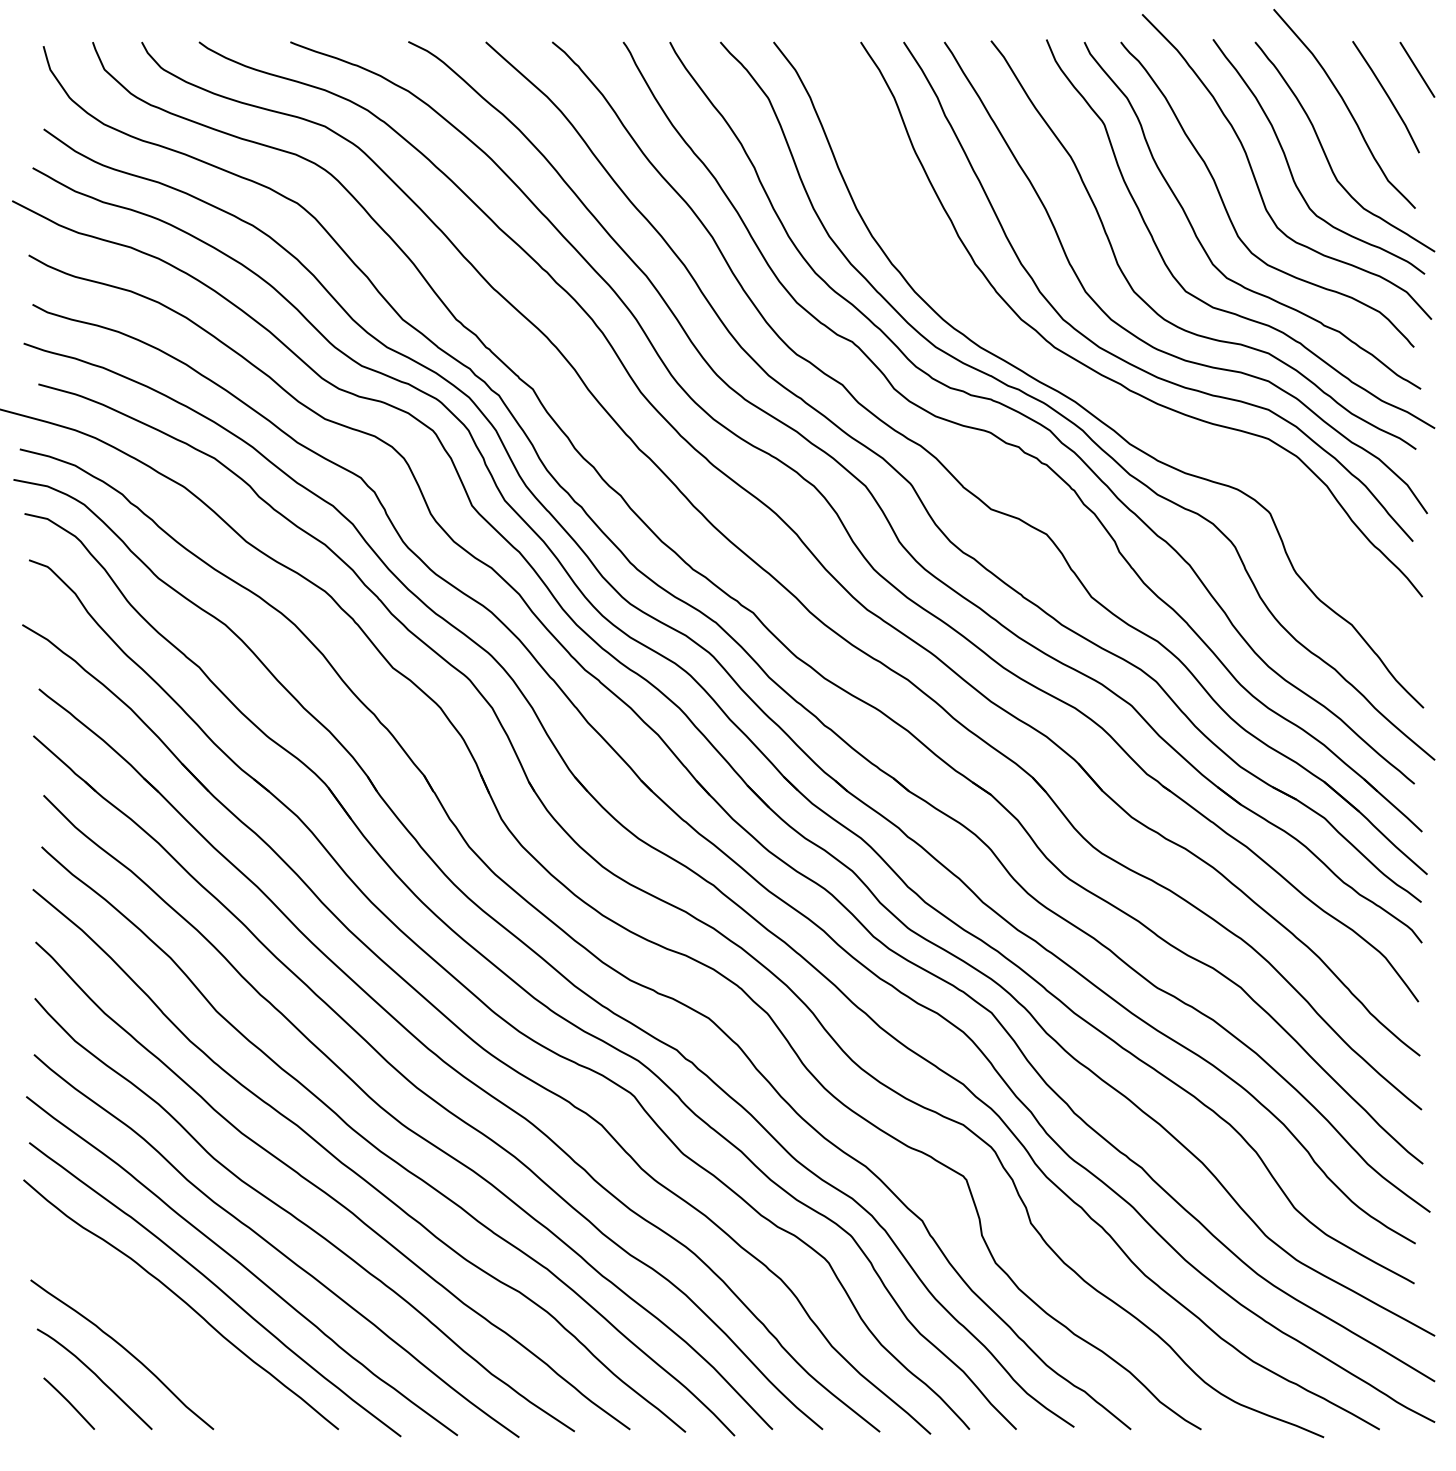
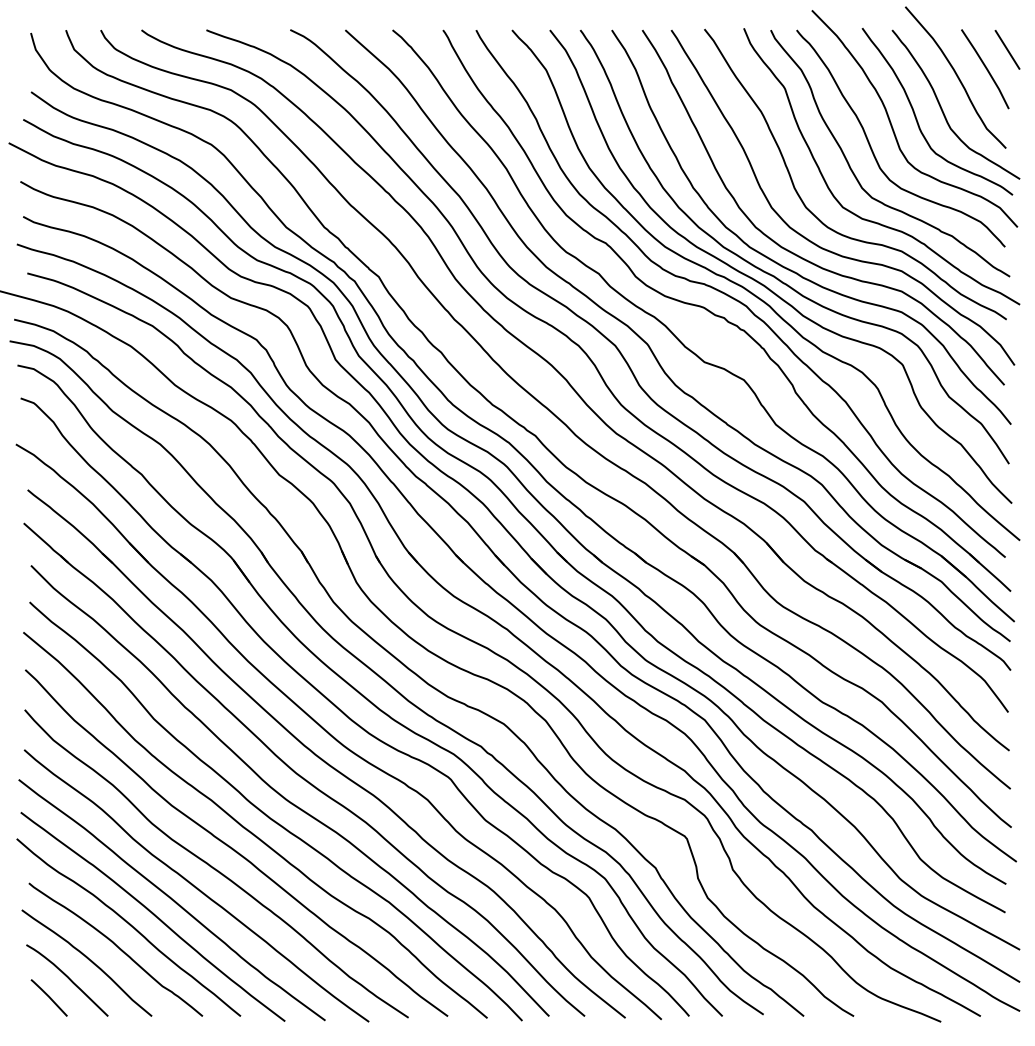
curve: (1090, 388) -> (775, 276), added
curve: (163, 1331) -> (116, 946), added

